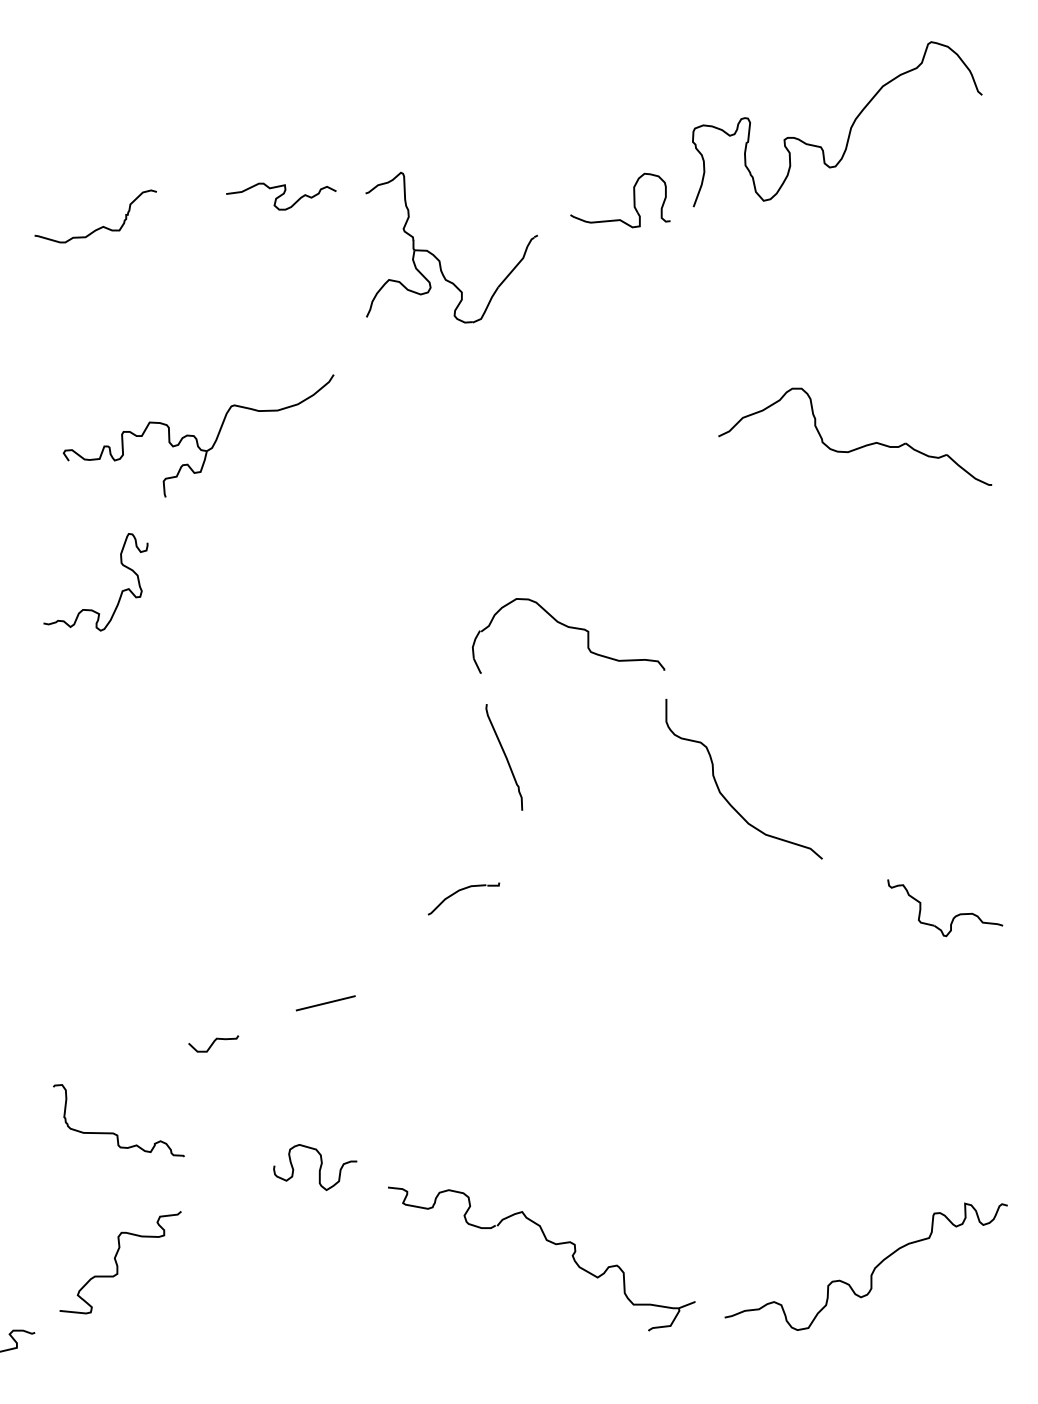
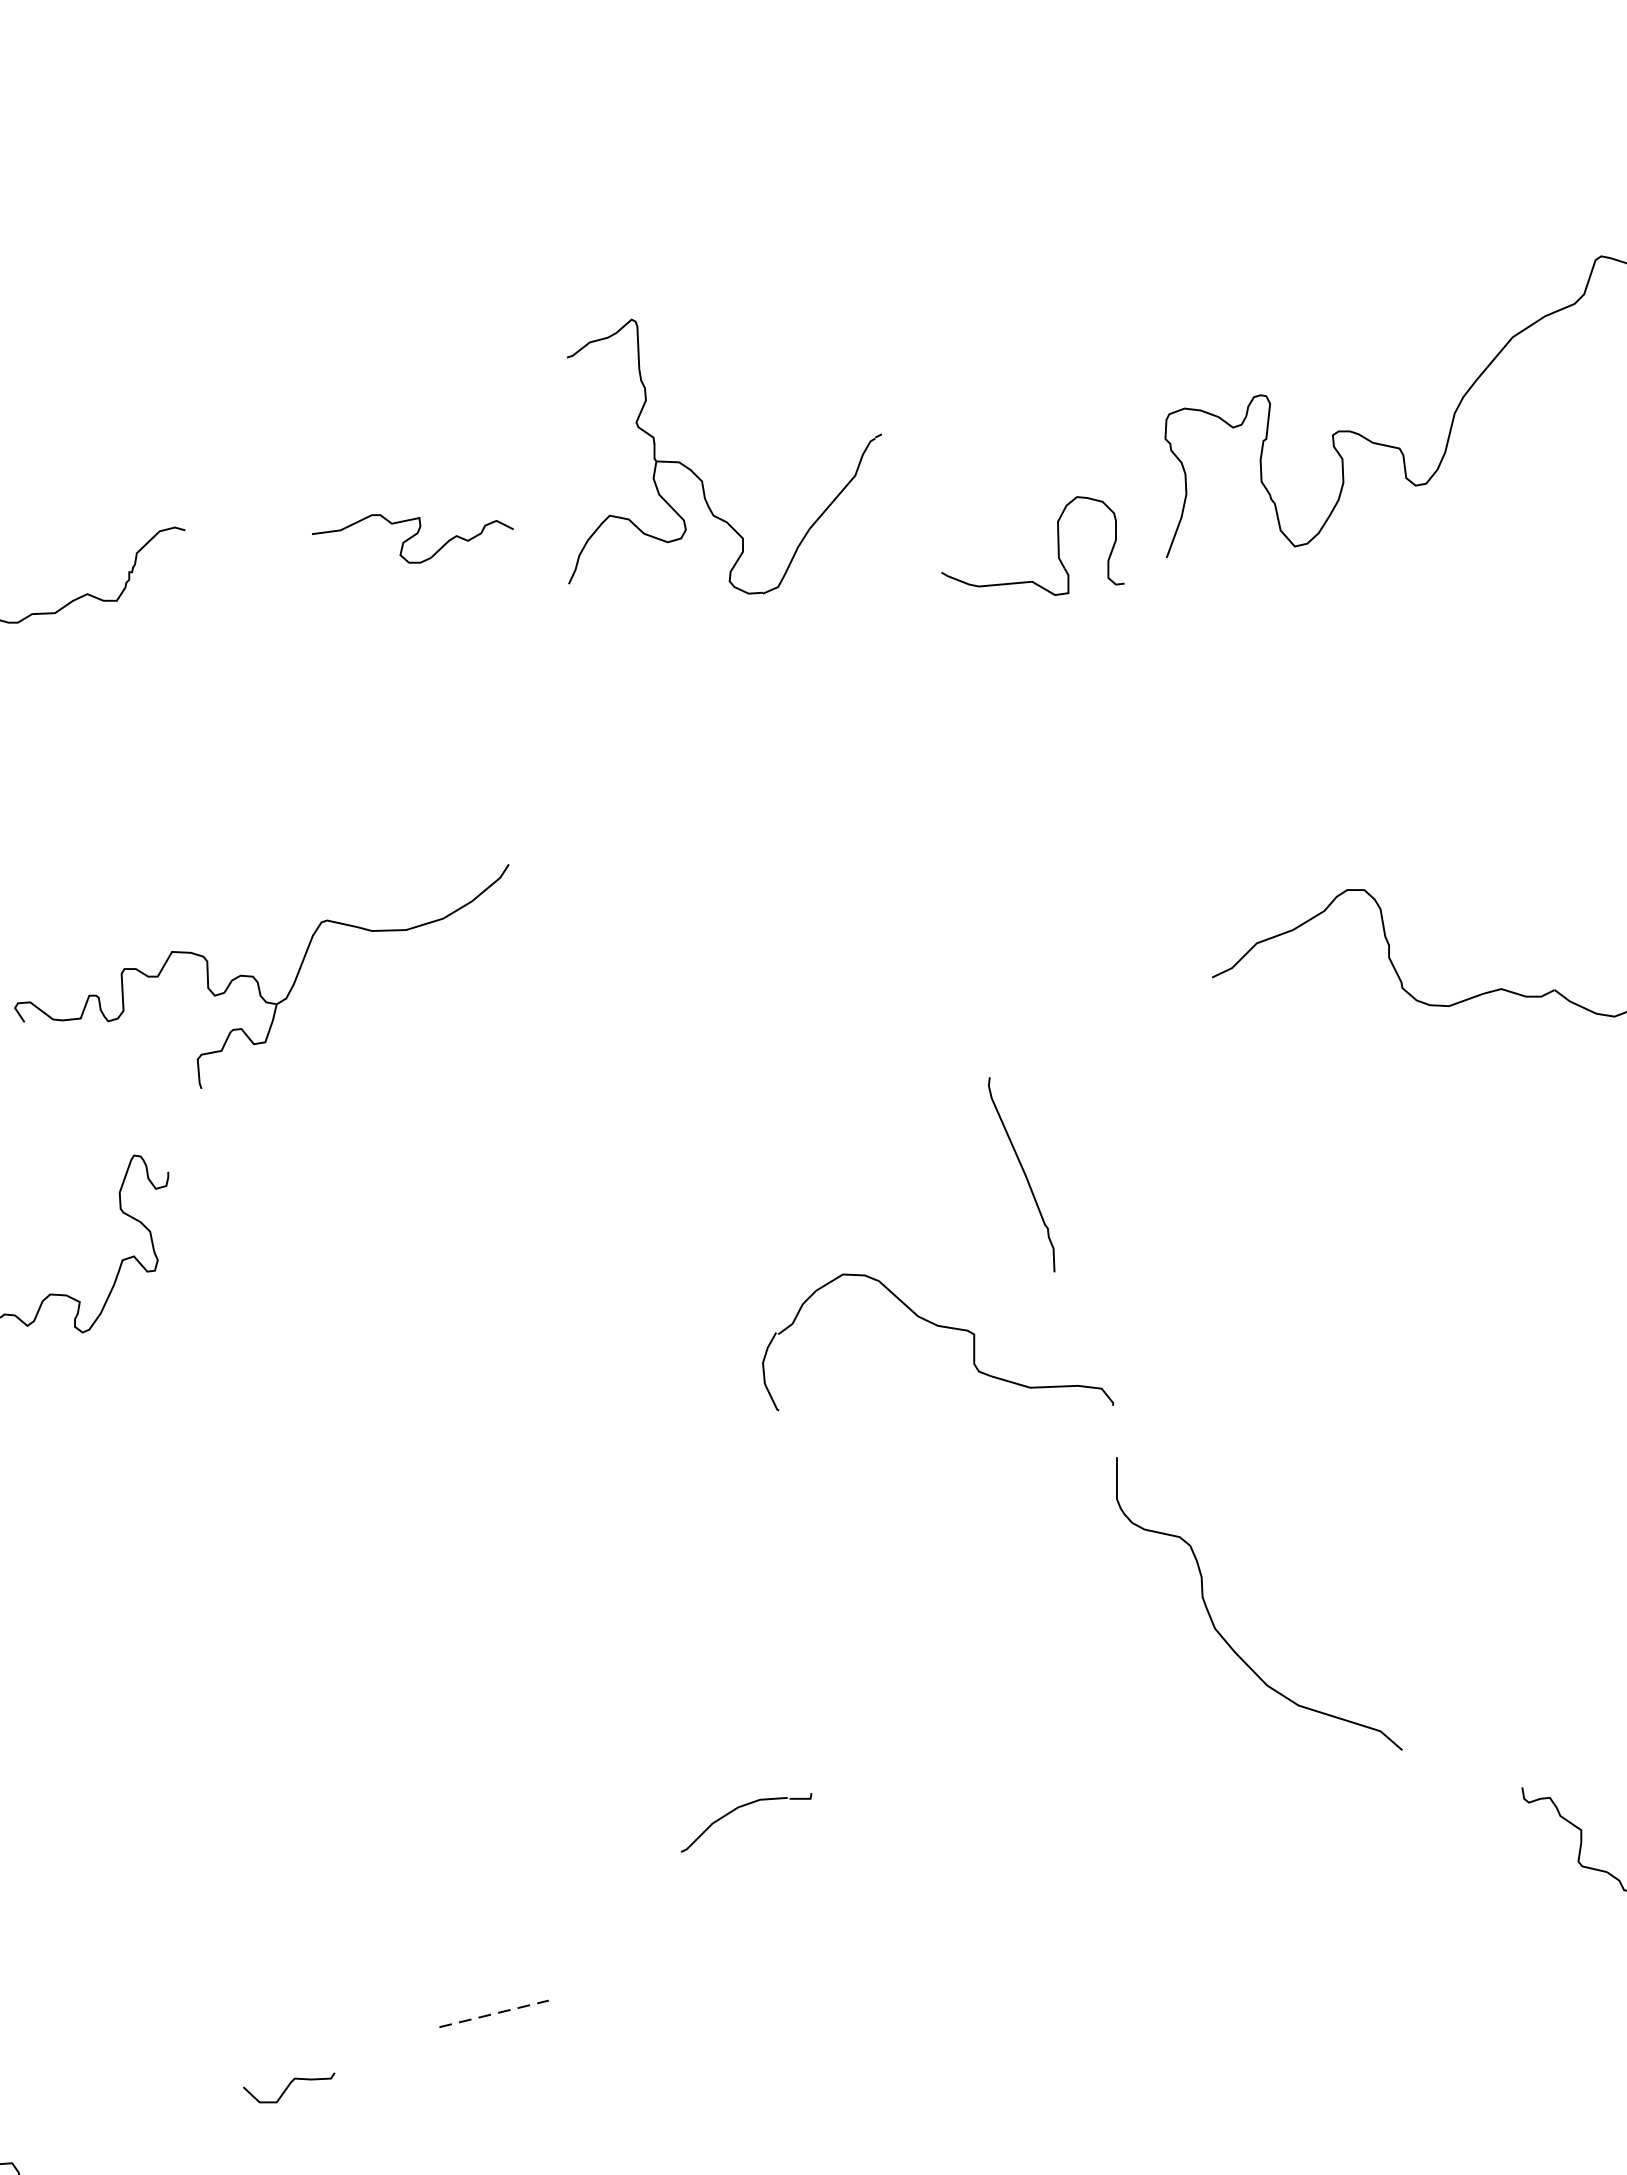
part: (439, 259) -> (702, 478), moved
curve: (504, 756) -> (1022, 1173), moved
line: (325, 1003) -> (493, 2014), solid -> dashed

